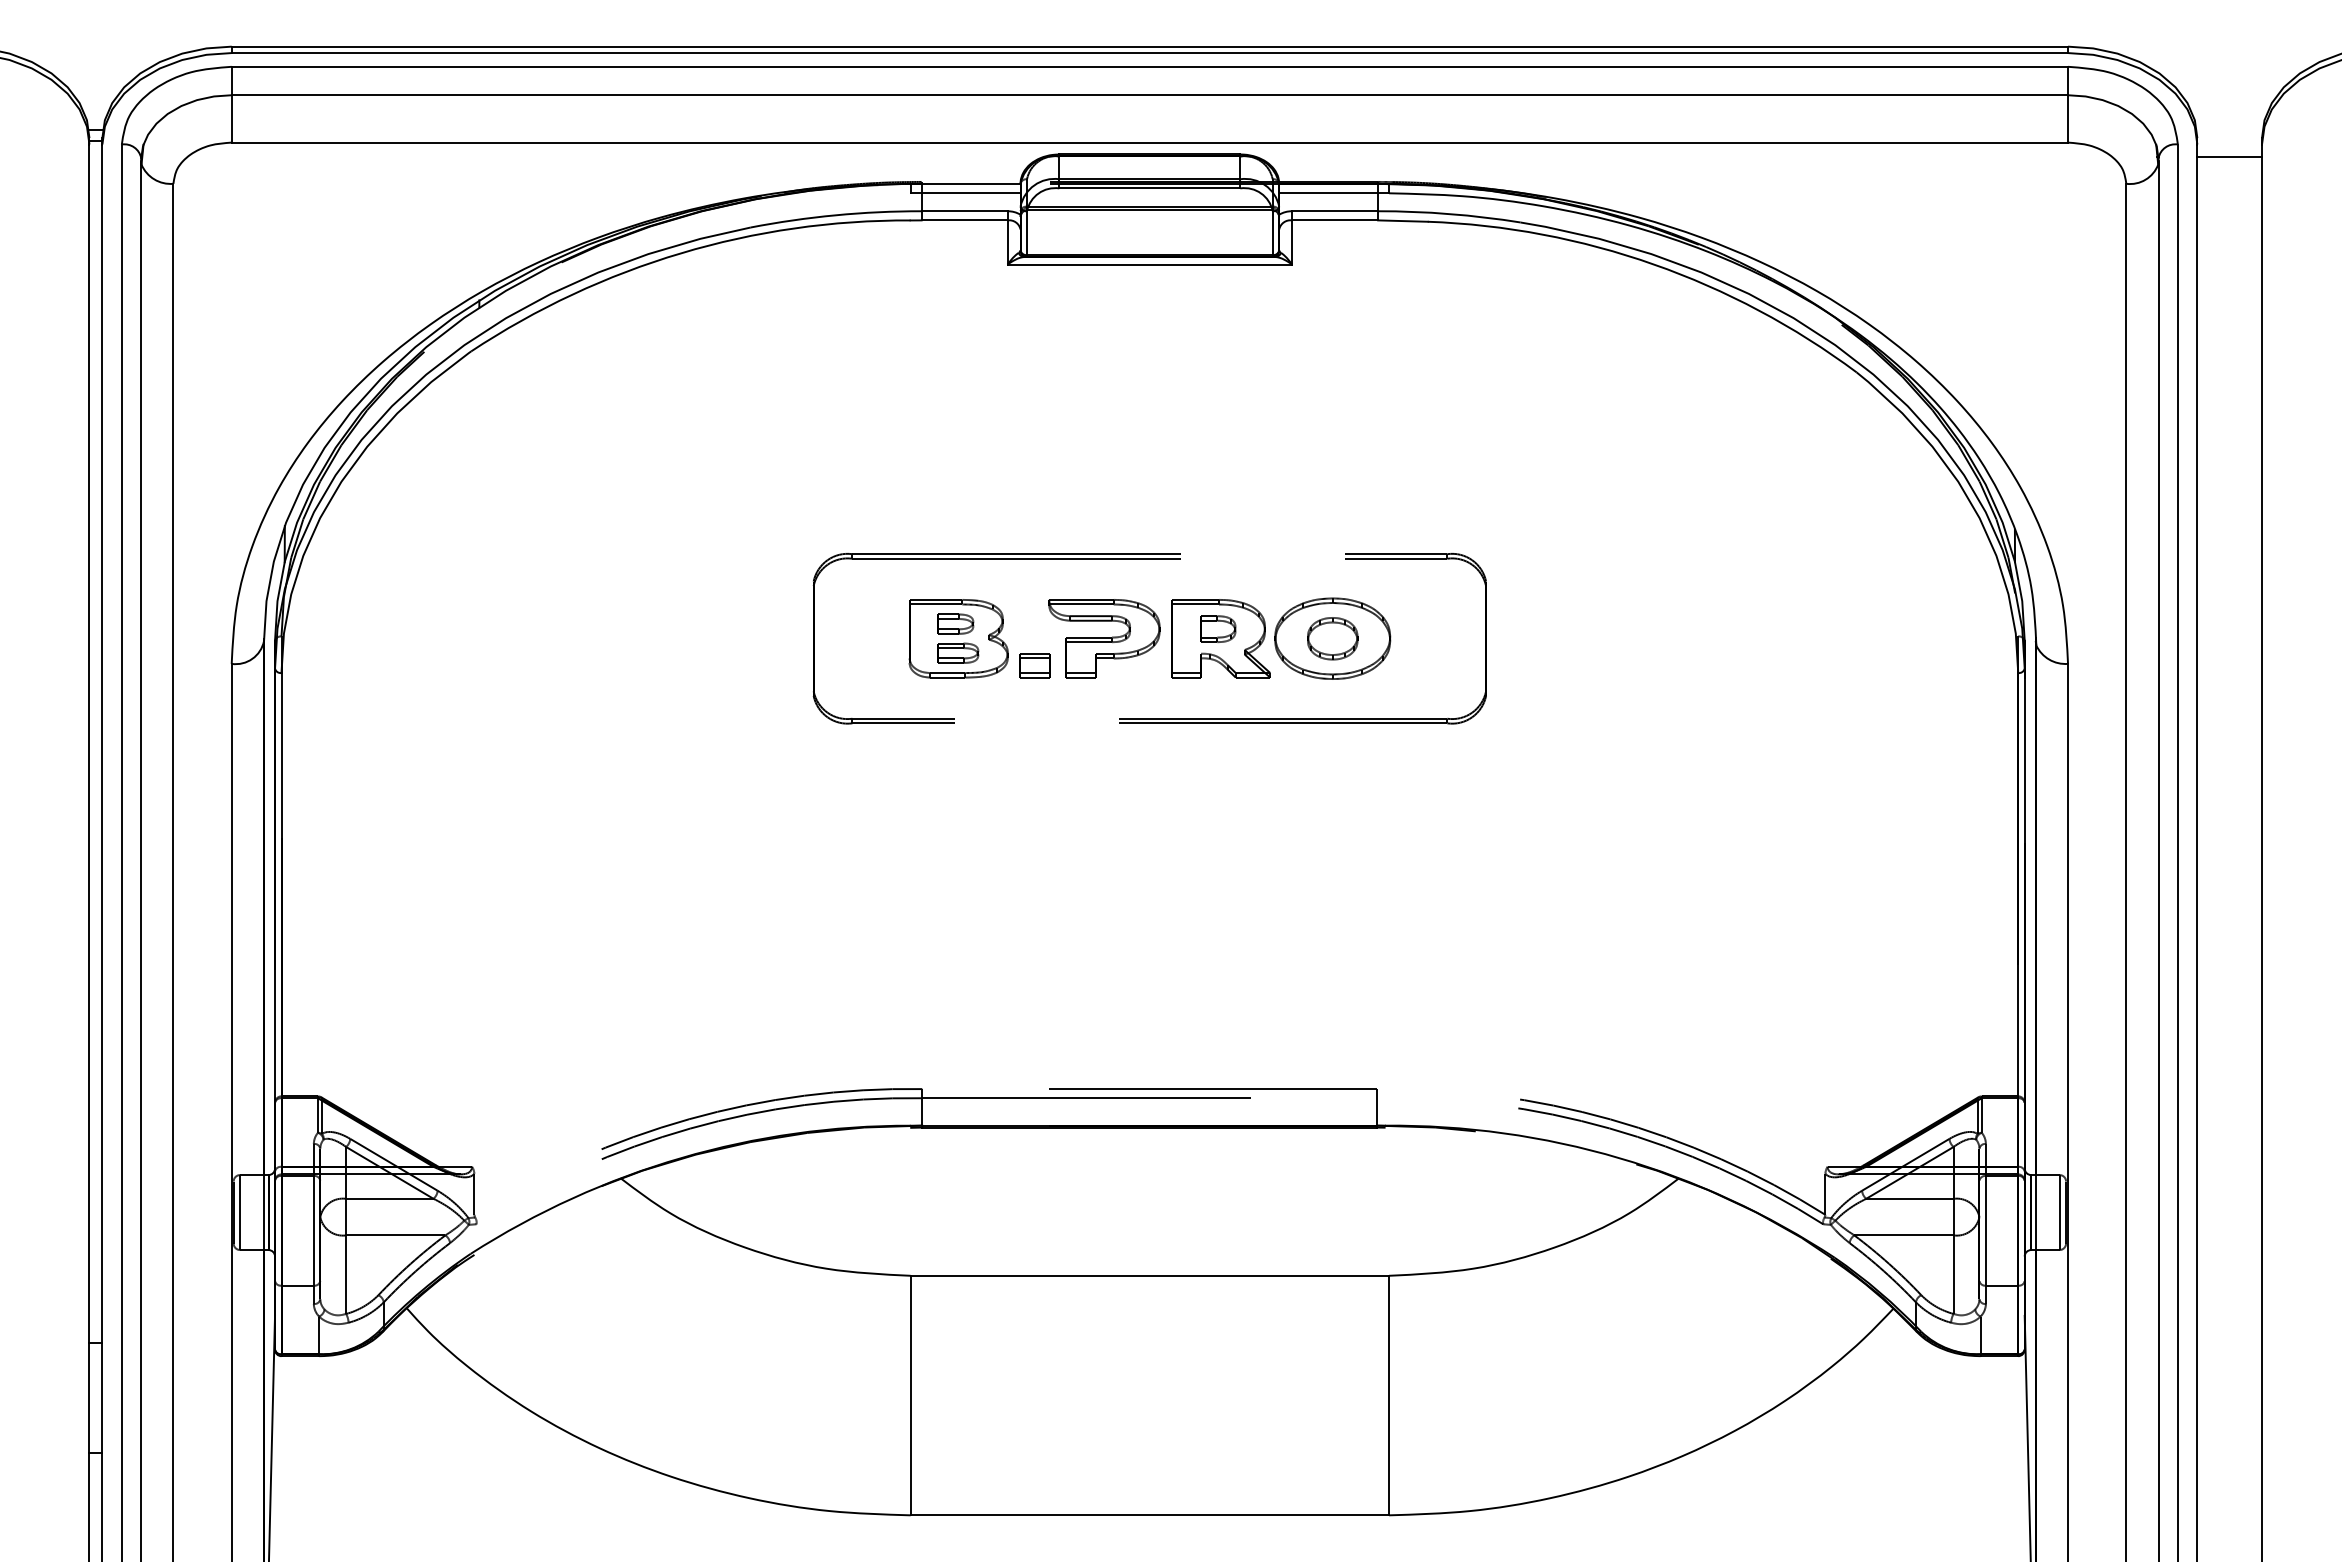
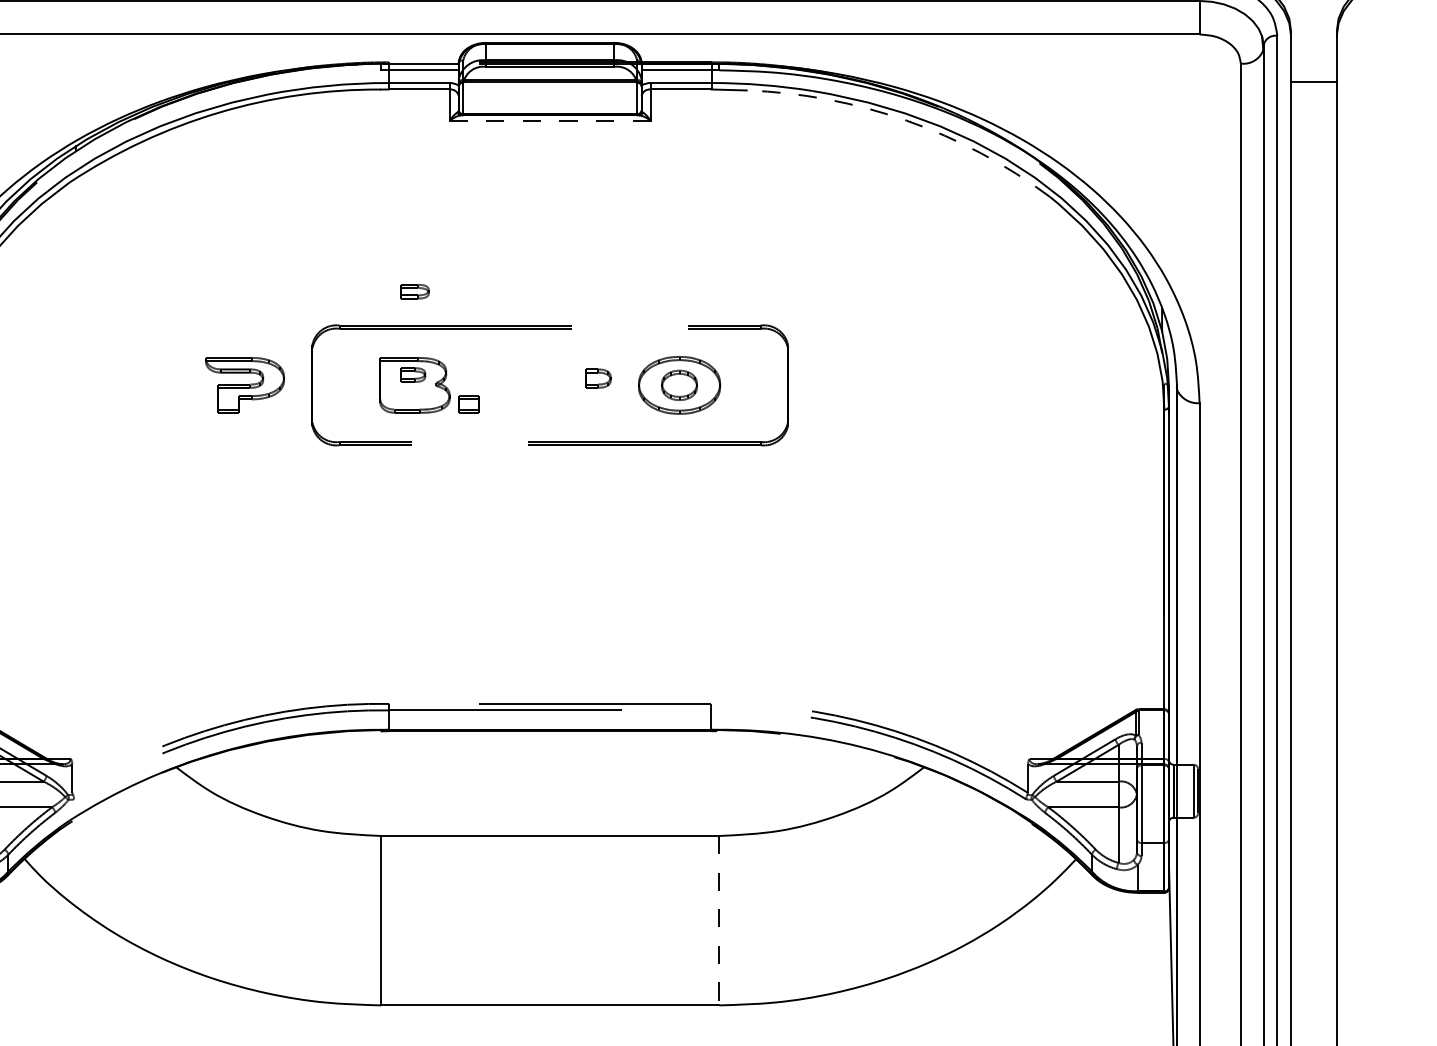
line: (2229, 157) -> (1313, 81), moved
line: (1149, 264) -> (549, 120), solid -> dashed
arc: (1653, 264) -> (906, 120), solid -> dashed
part: (1104, 638) -> (245, 385), moved
part: (1220, 638) -> (600, 385), removed
part: (958, 652) -> (414, 291), moved
line: (1389, 1395) -> (719, 920), solid -> dashed

